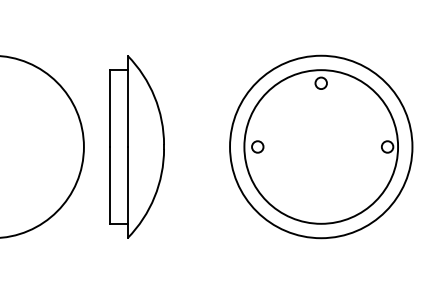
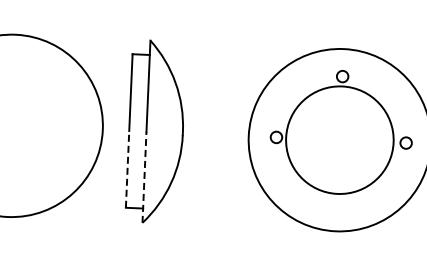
circle: (321, 146) -> (340, 139), size x0.7
line: (110, 184) -> (127, 168), solid -> dashed
line: (127, 192) -> (144, 177), solid -> dashed

